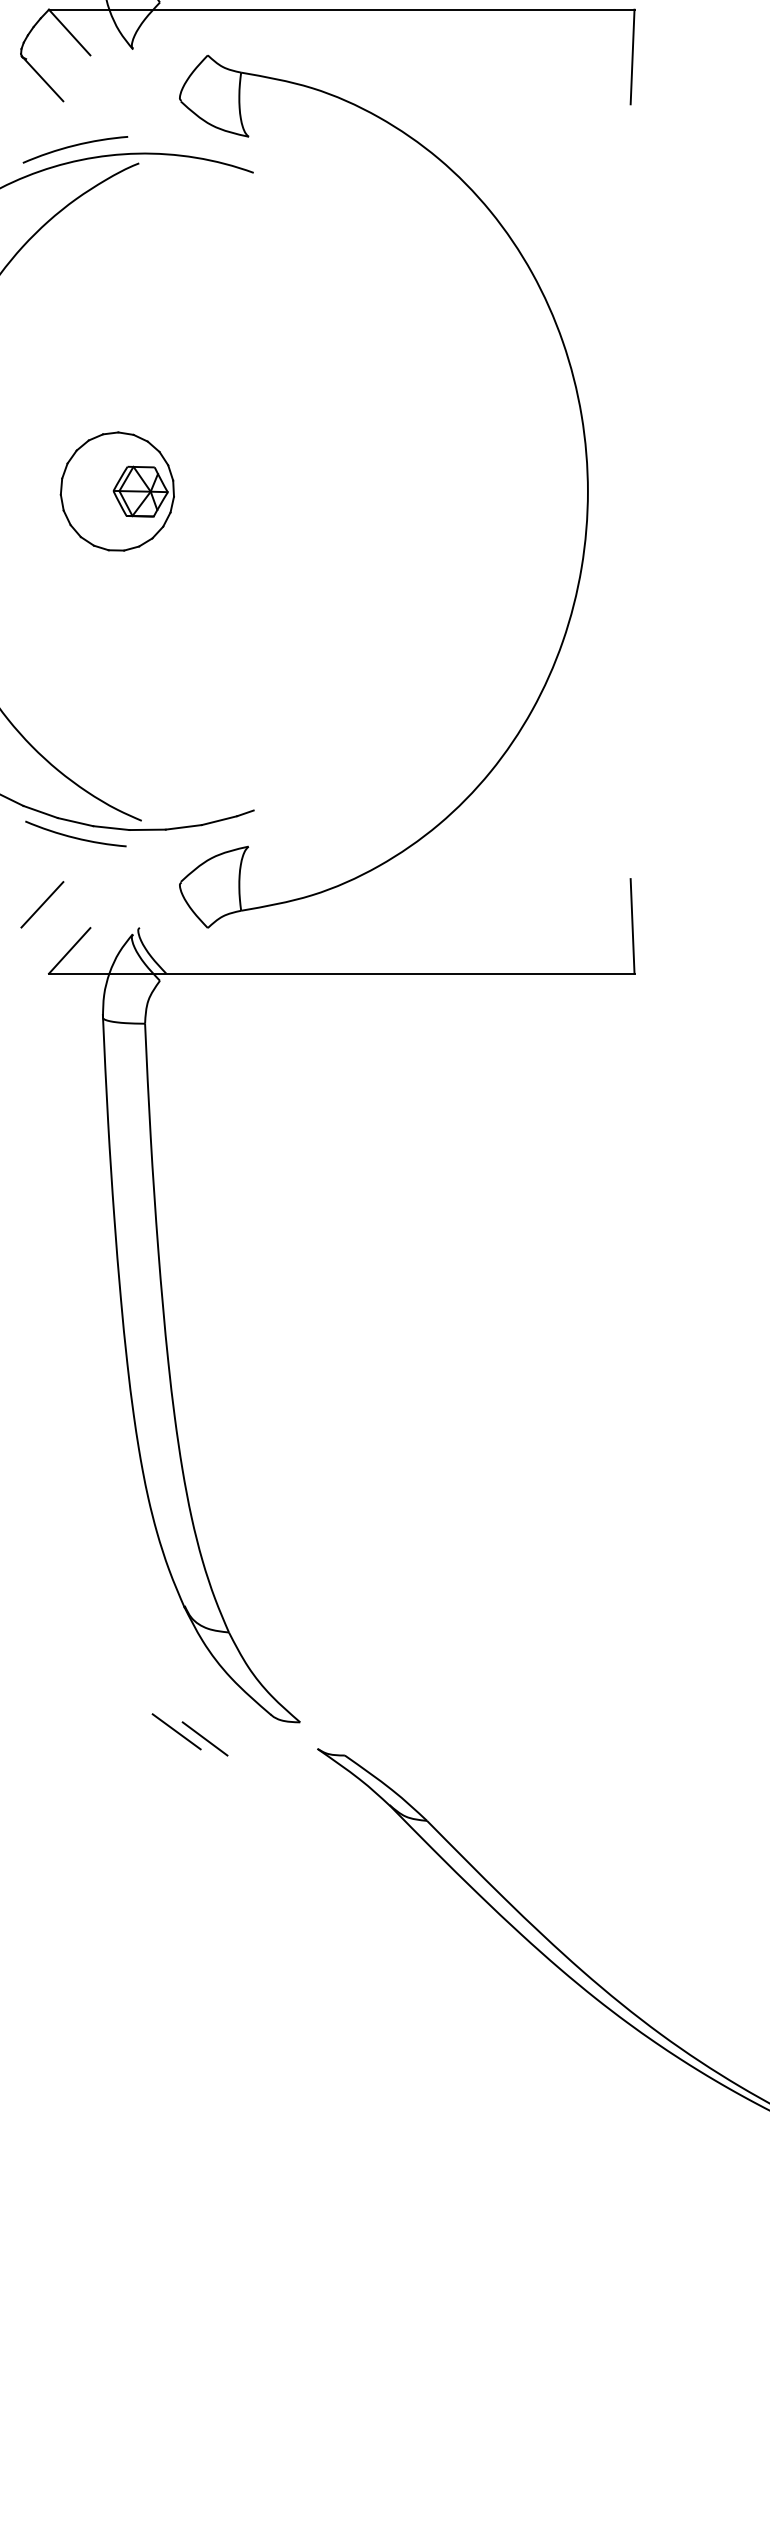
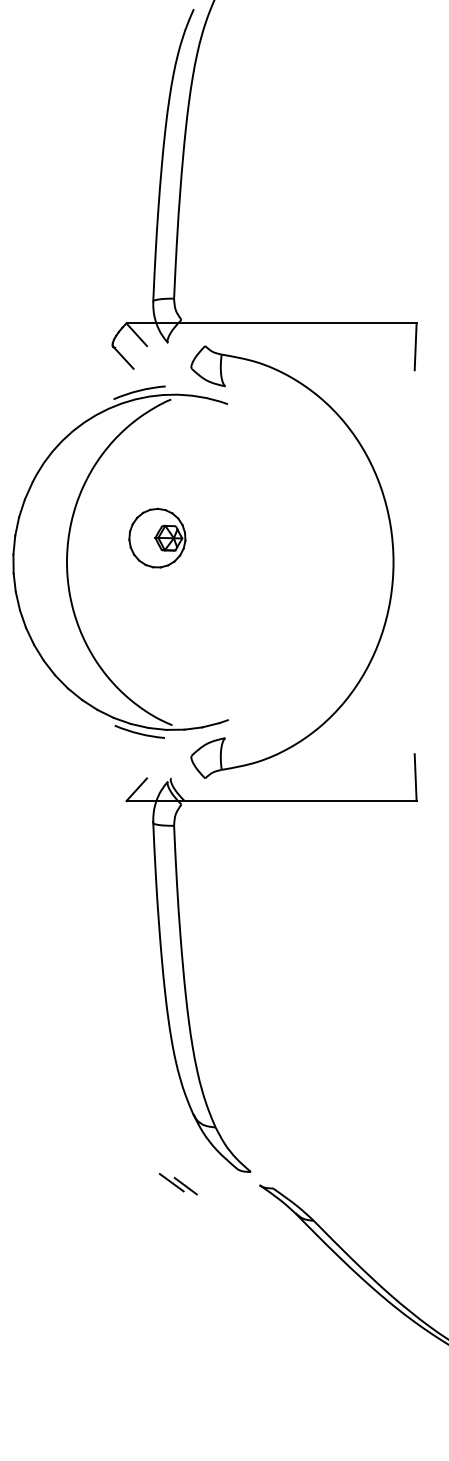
part: (117, 490) -> (157, 537), moved
line: (40, 903) -> (122, 766), removed
part: (188, 1735) -> (177, 1184), moved

